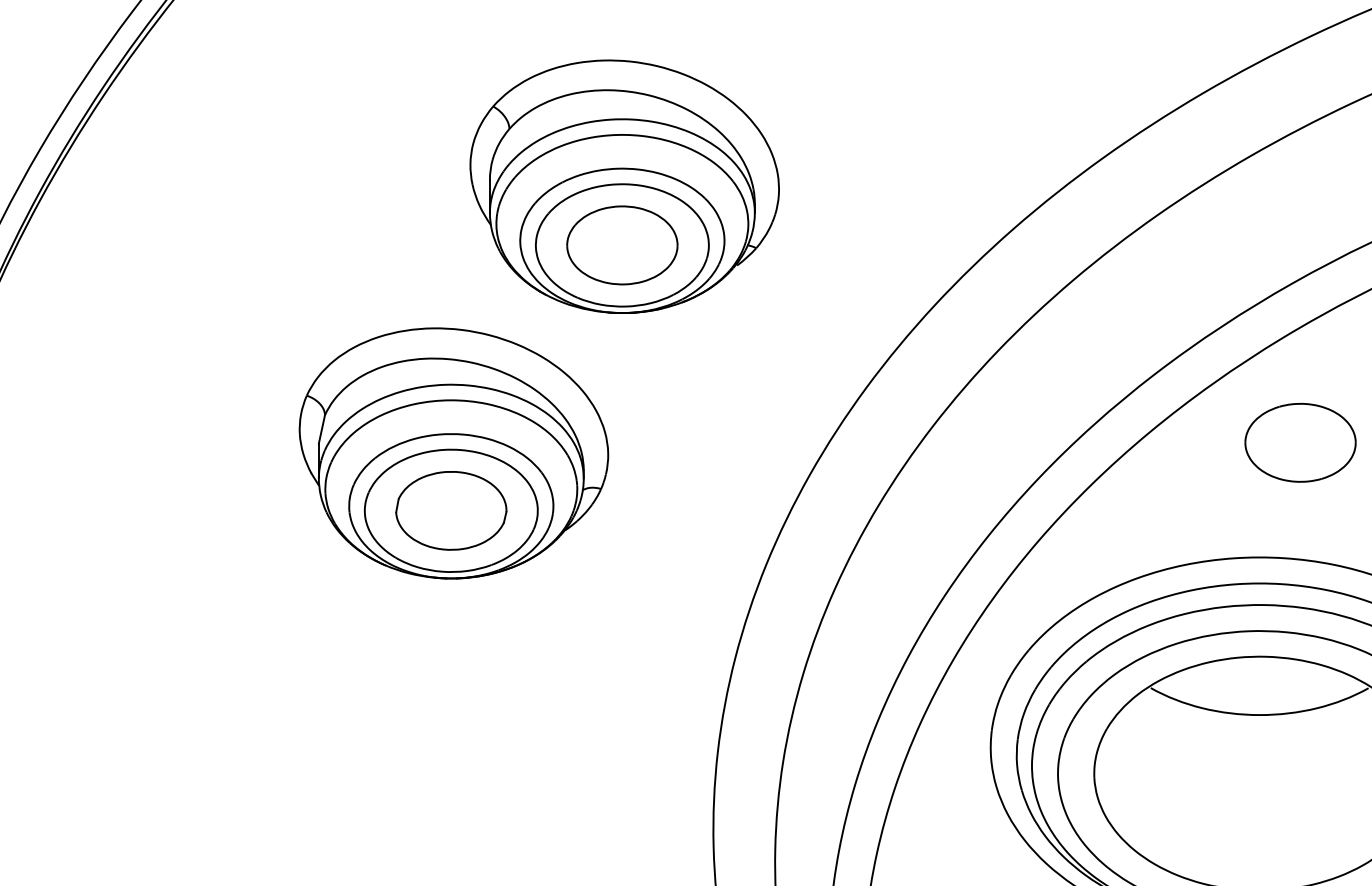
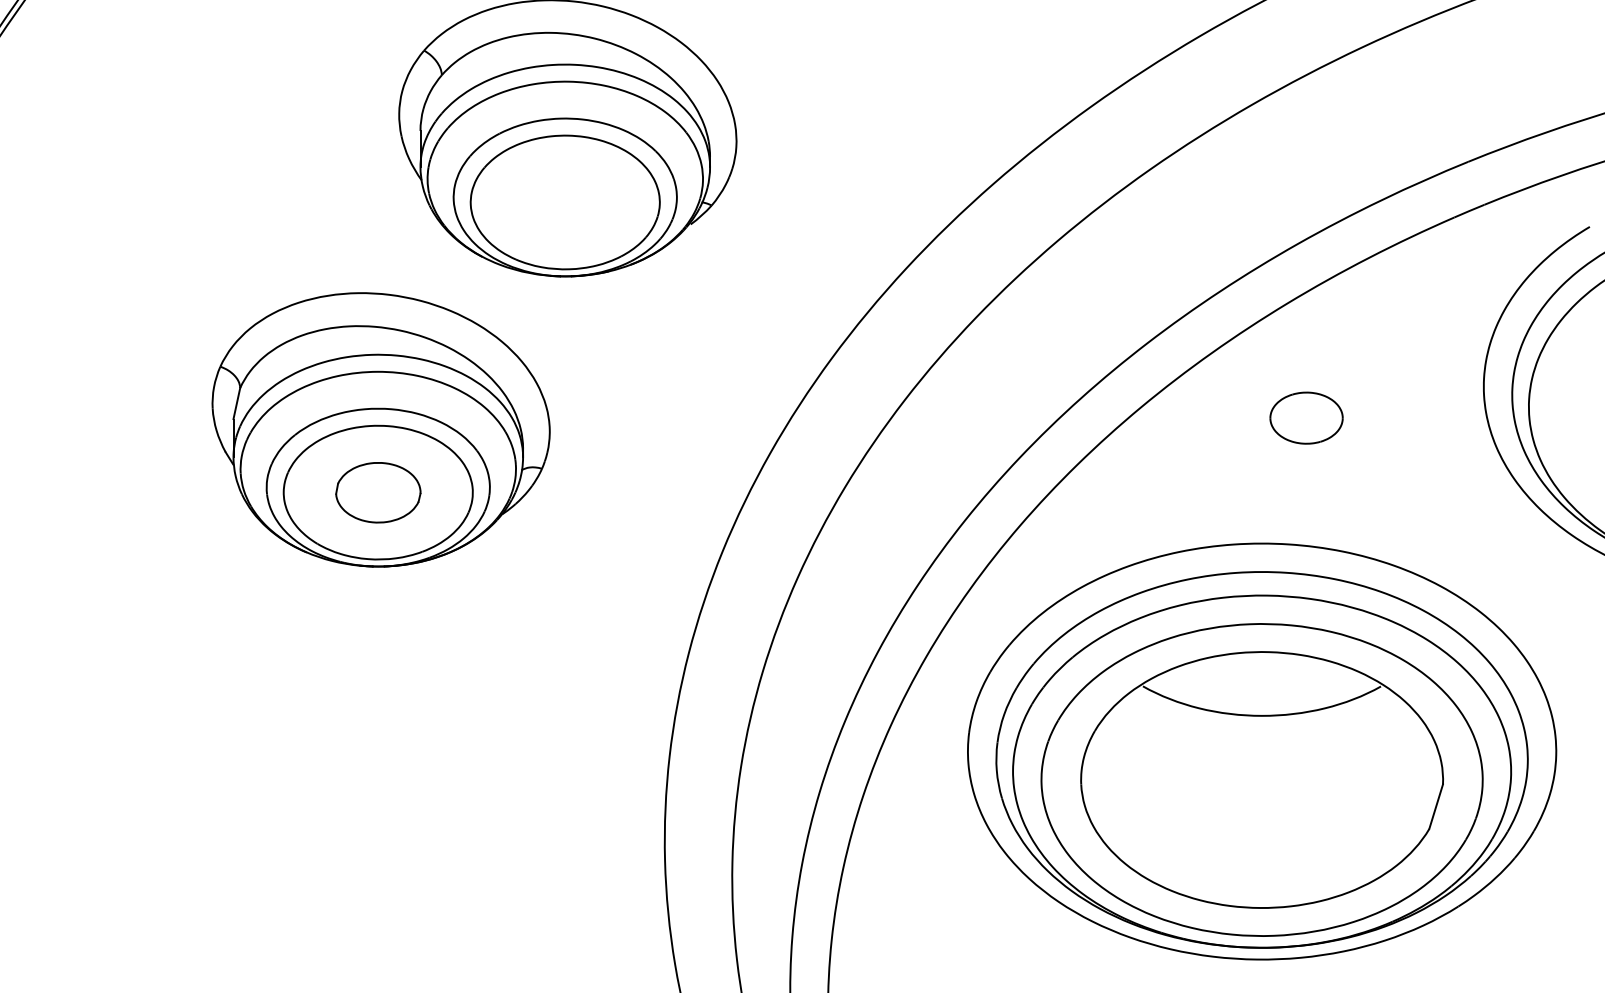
part: (622, 245) -> (565, 202), removed
part: (1300, 442) -> (1306, 417), size x0.6
part: (451, 510) -> (378, 492), size x0.7

